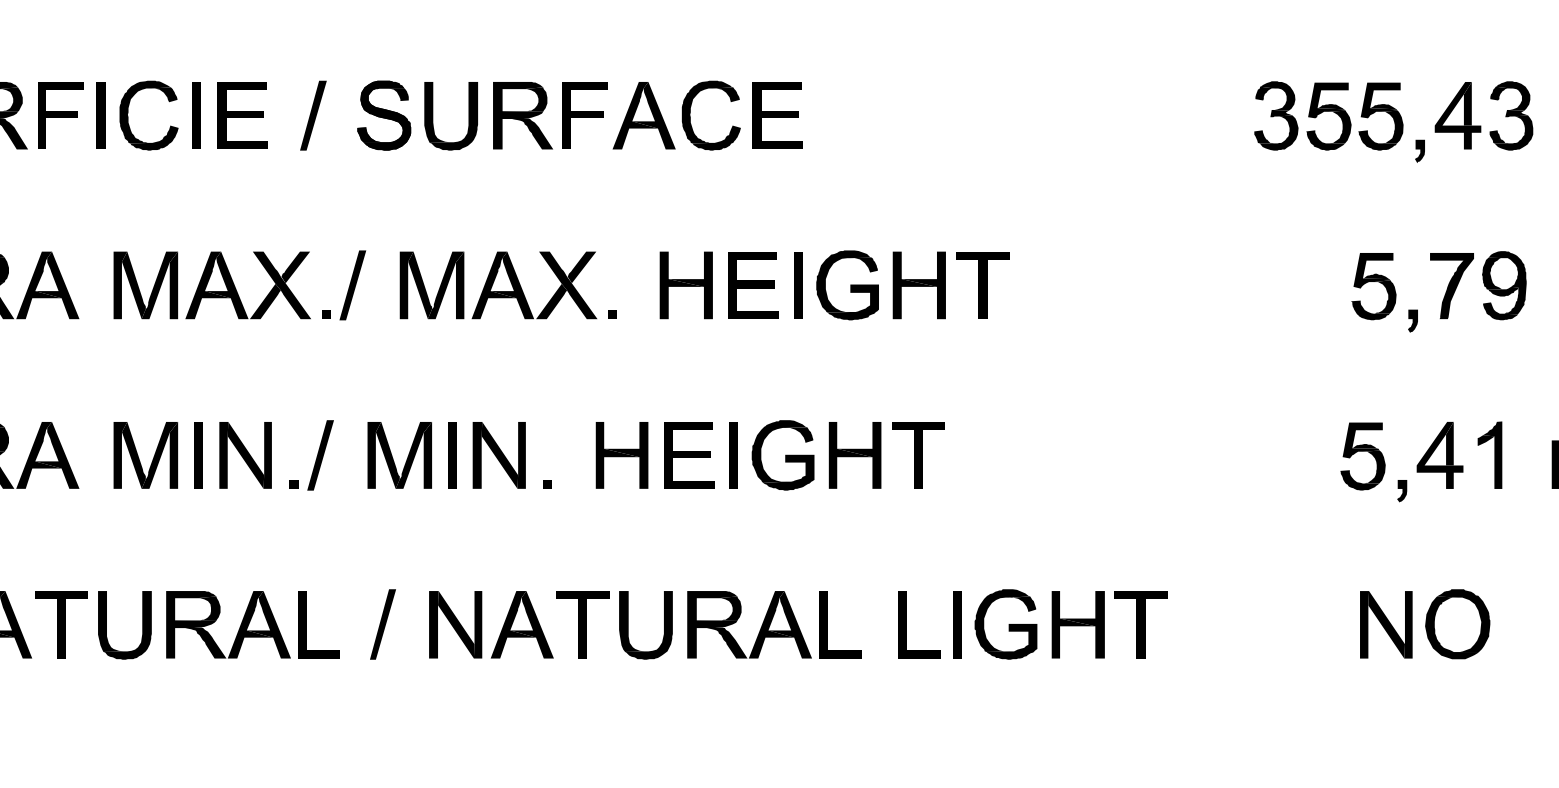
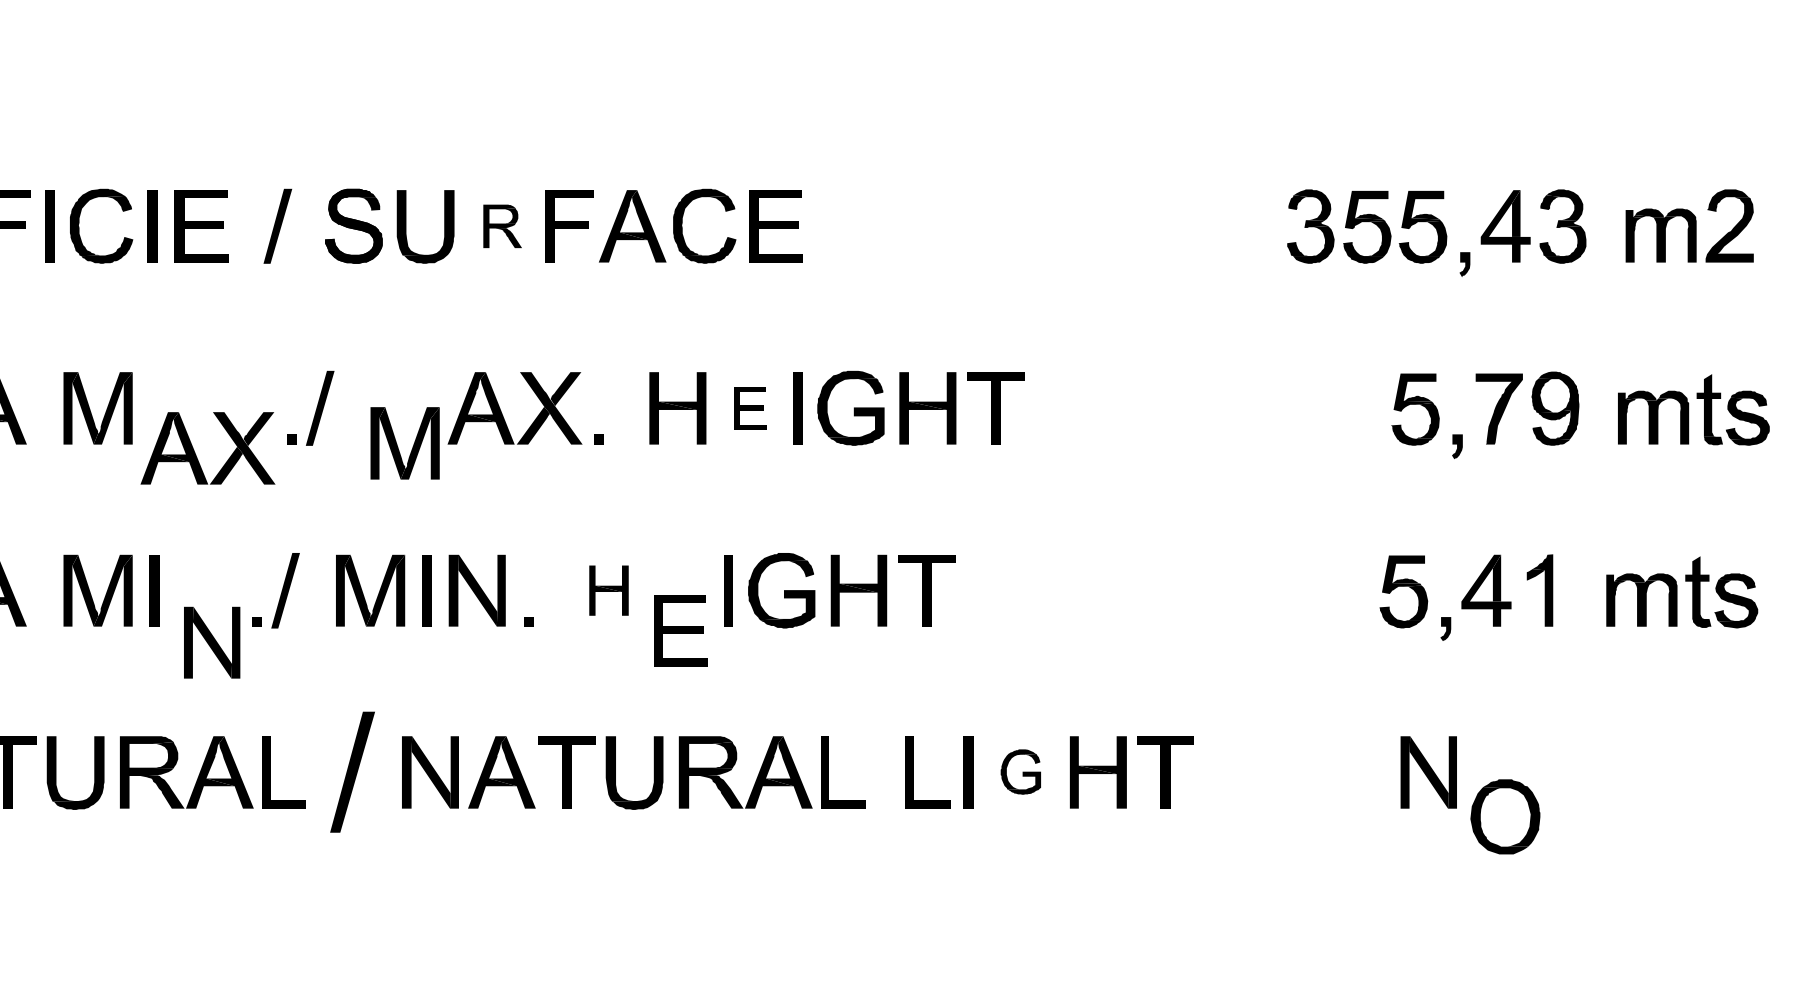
part: (522, 115) -> (502, 226), size x0.6
part: (754, 285) -> (750, 408), size x0.6
part: (424, 286) -> (397, 444), moved
part: (237, 291) -> (196, 454), moved
part: (245, 455) -> (212, 642), moved
part: (621, 455) -> (608, 590), size x0.7
part: (688, 455) -> (680, 630), moved
part: (382, 623) -> (352, 771), size x1.6
part: (1005, 623) -> (1020, 771), size x0.6
part: (1457, 623) -> (1505, 816), moved

